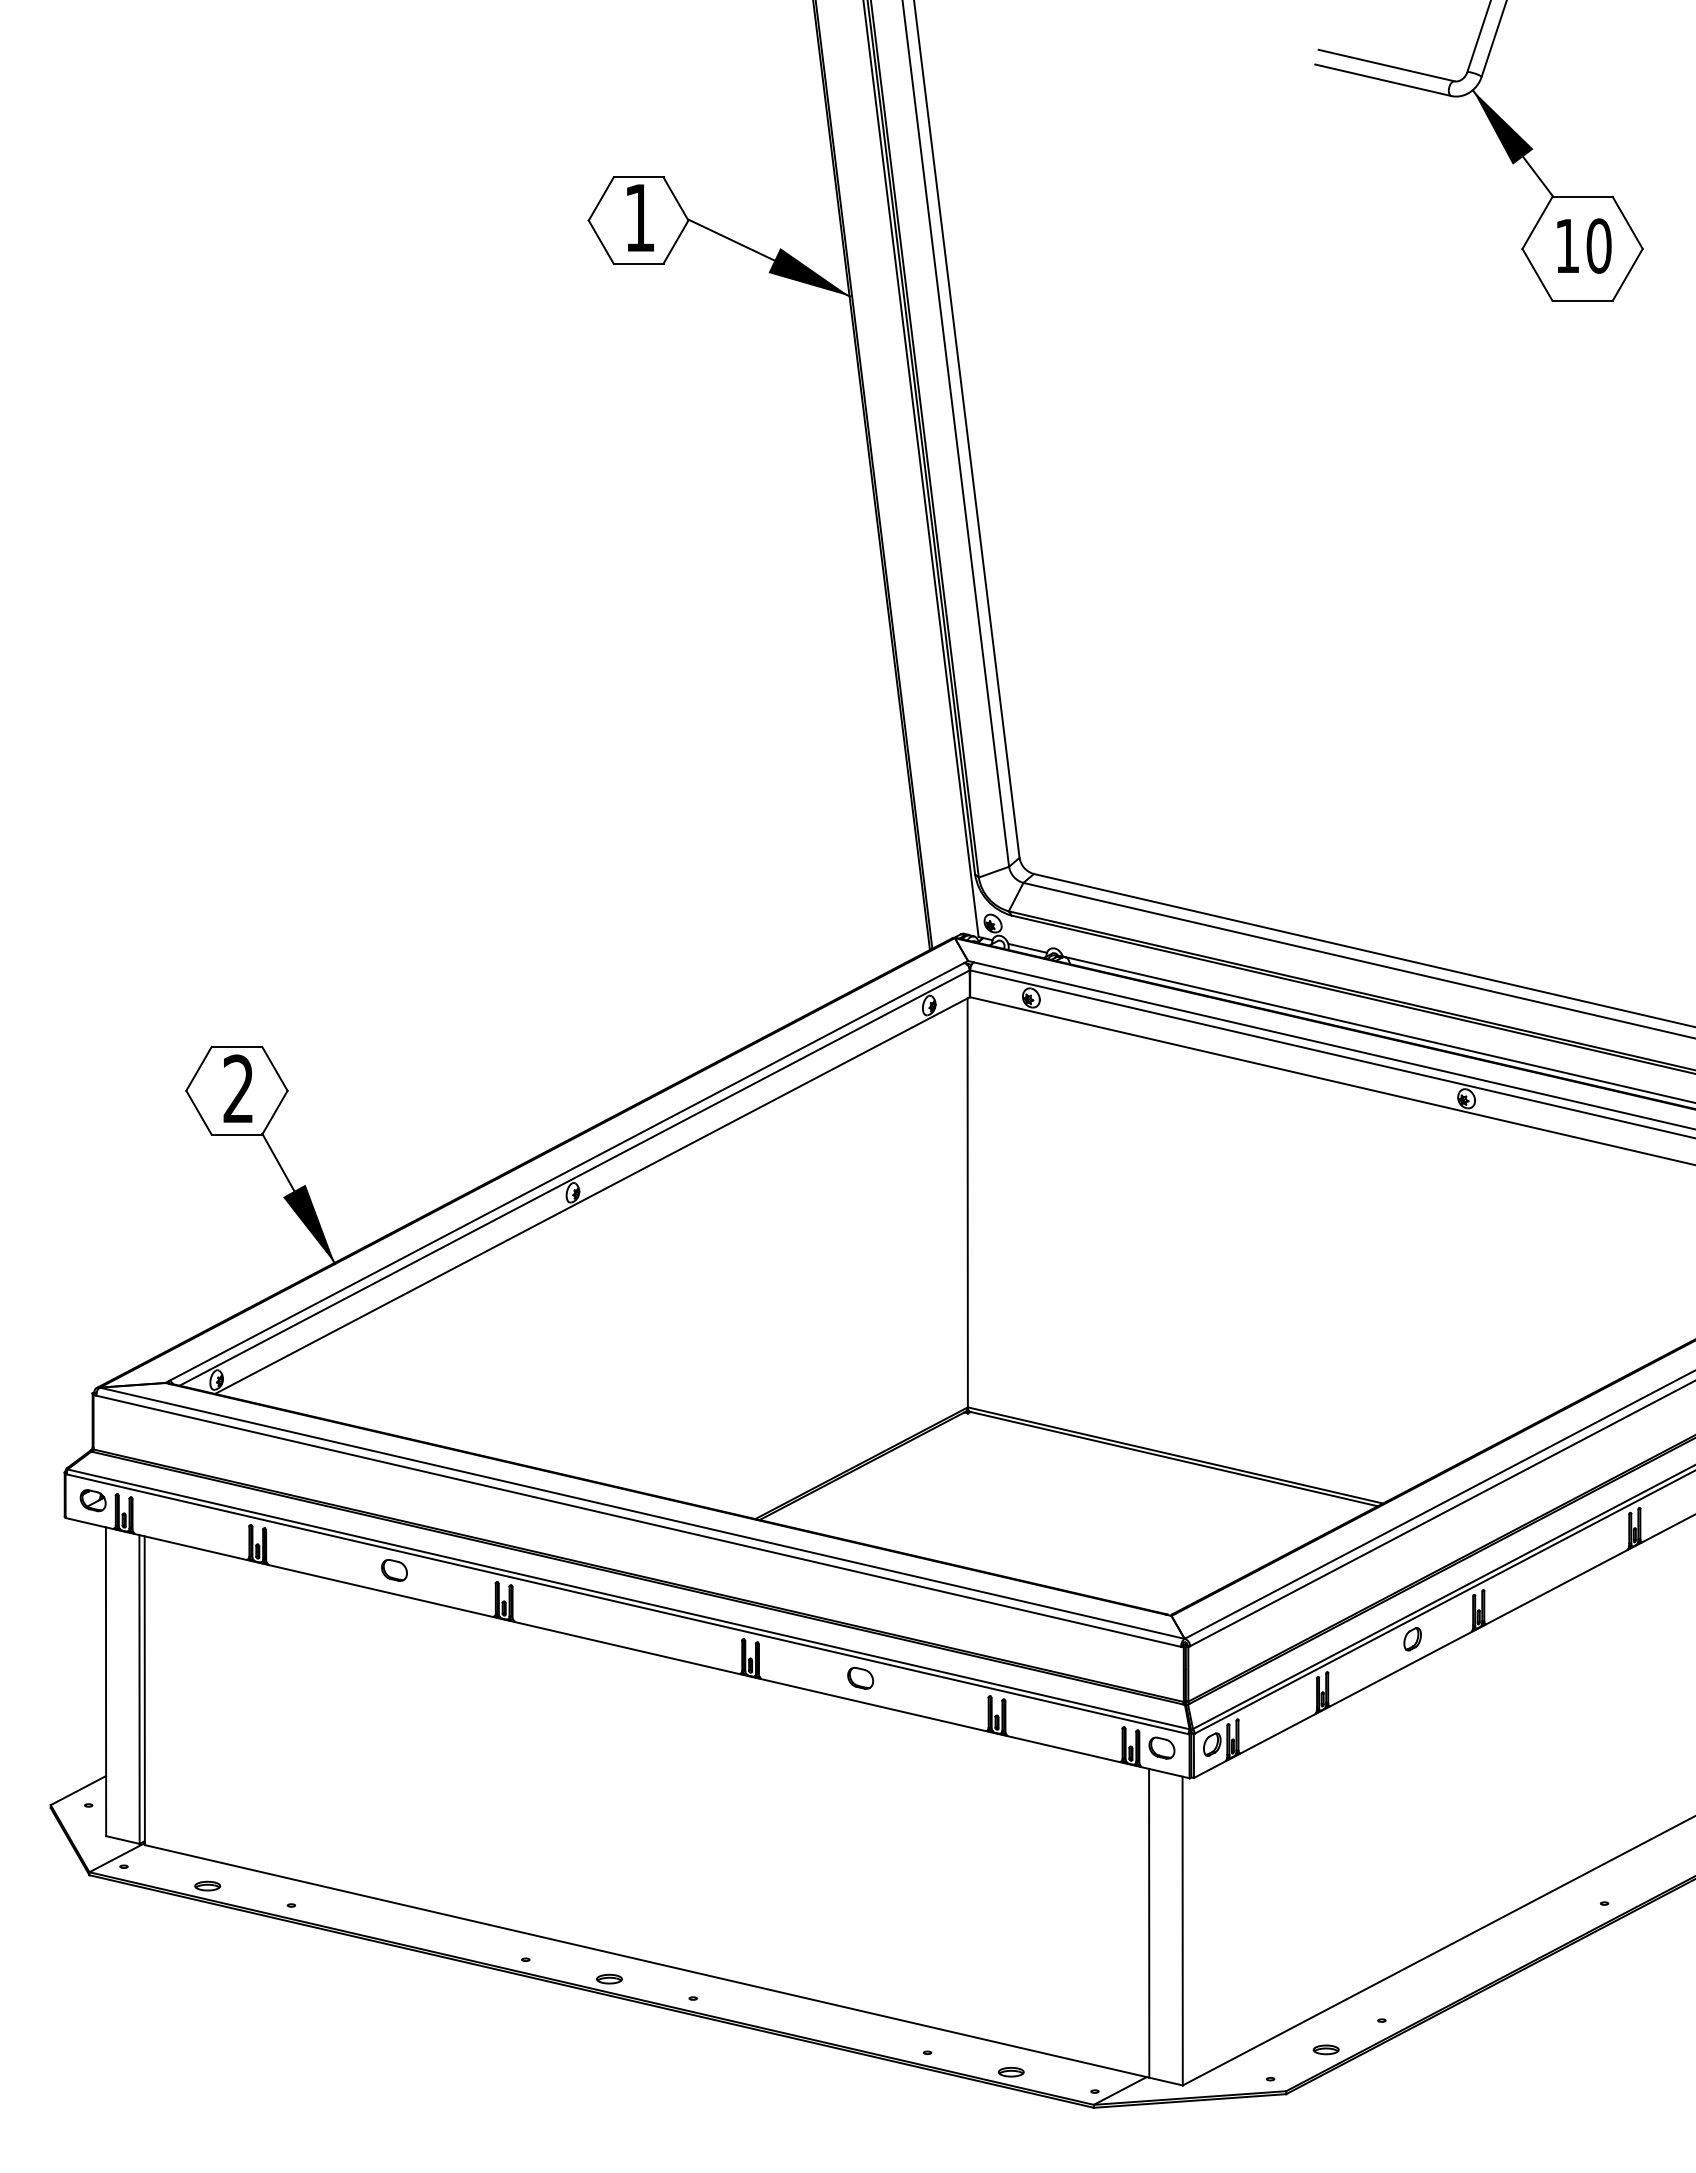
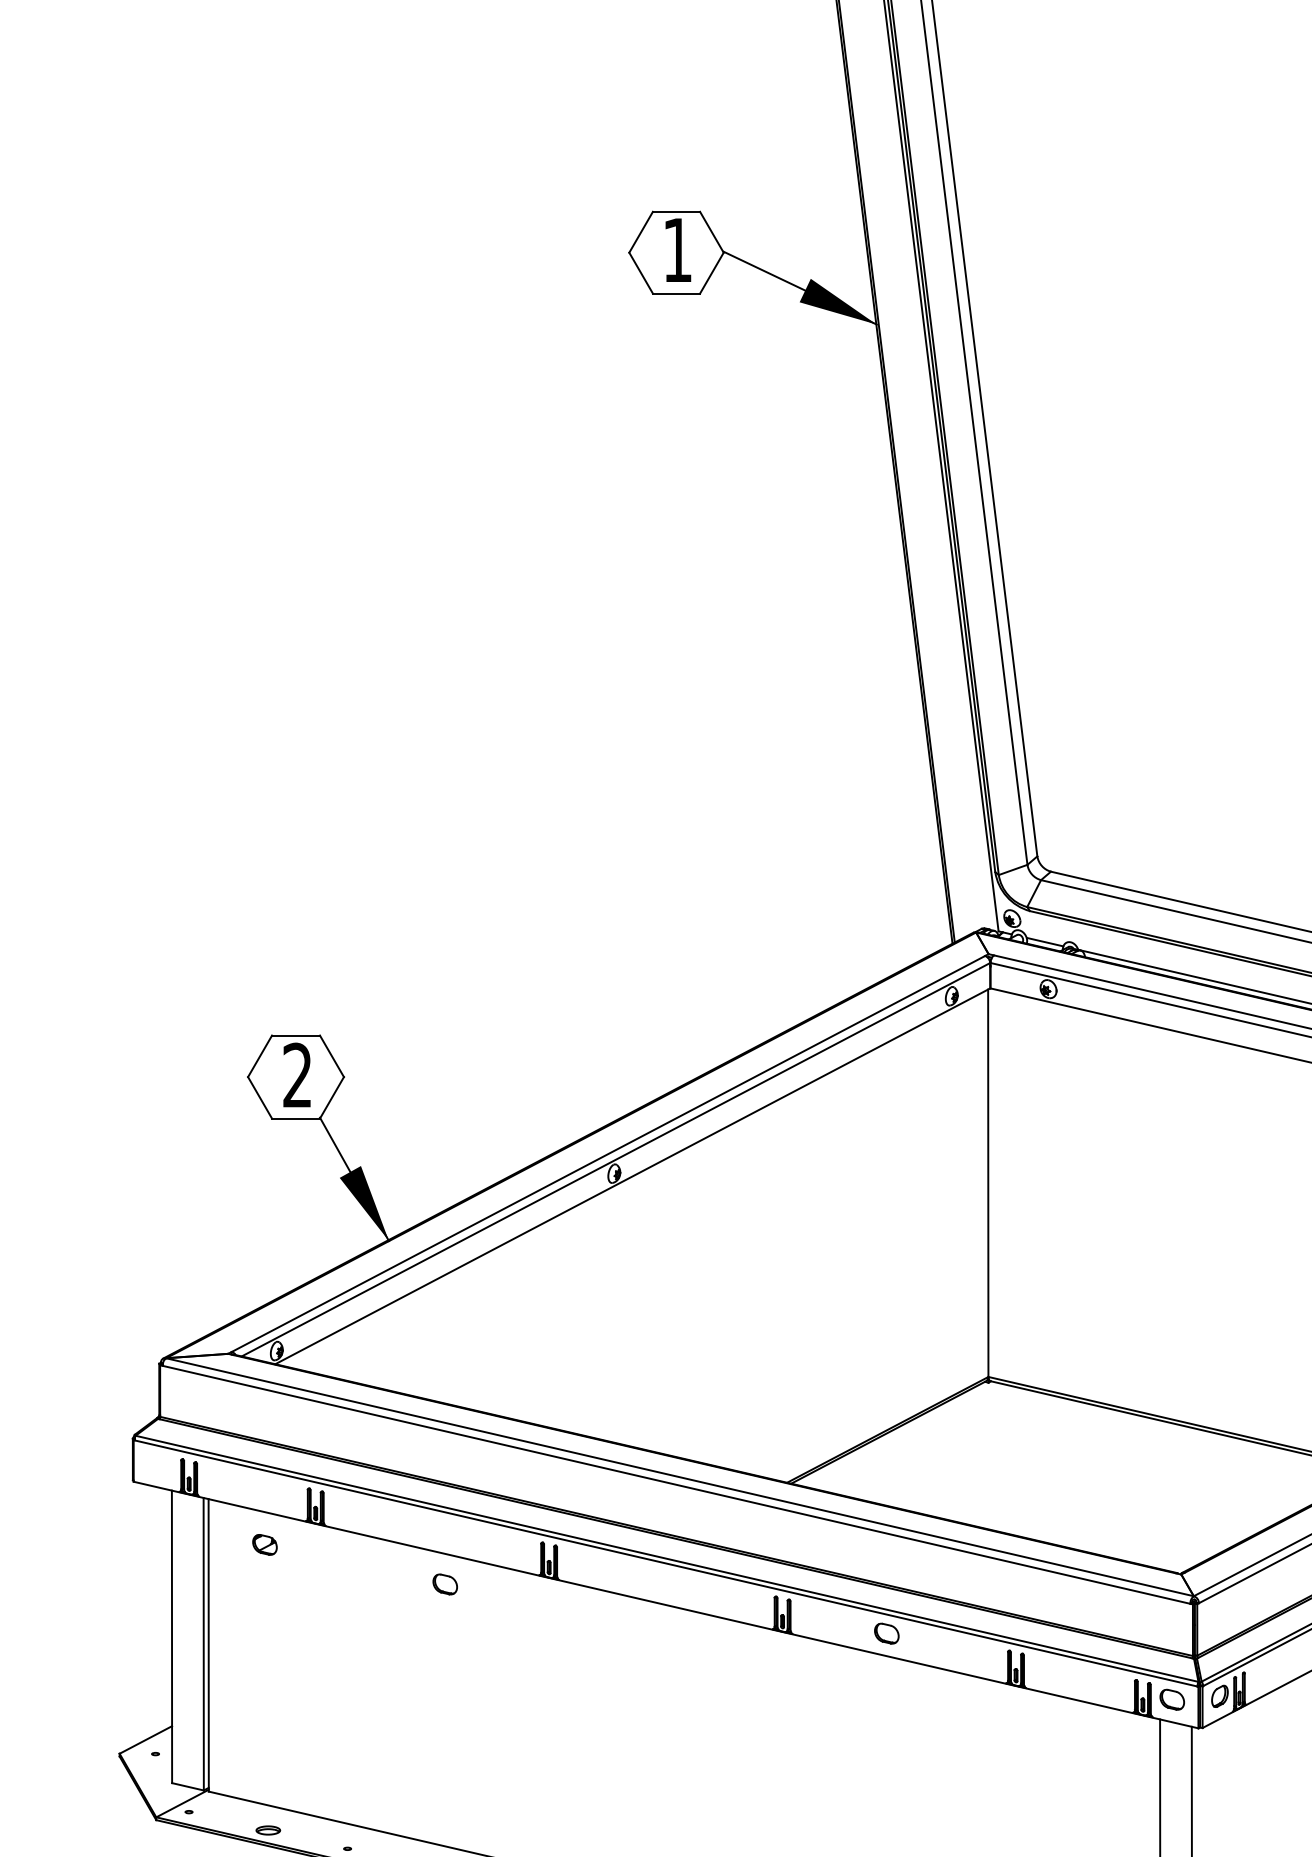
part: (92, 1500) -> (264, 1544), moved
part: (394, 1570) -> (445, 1584), moved

